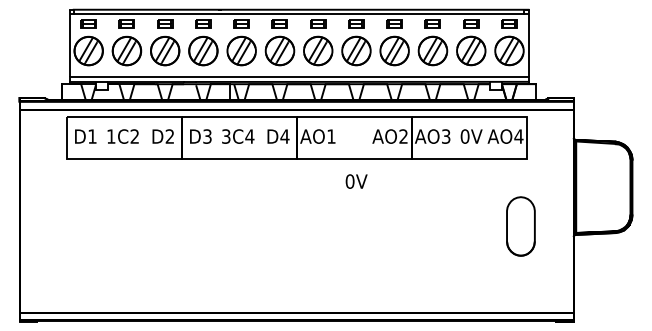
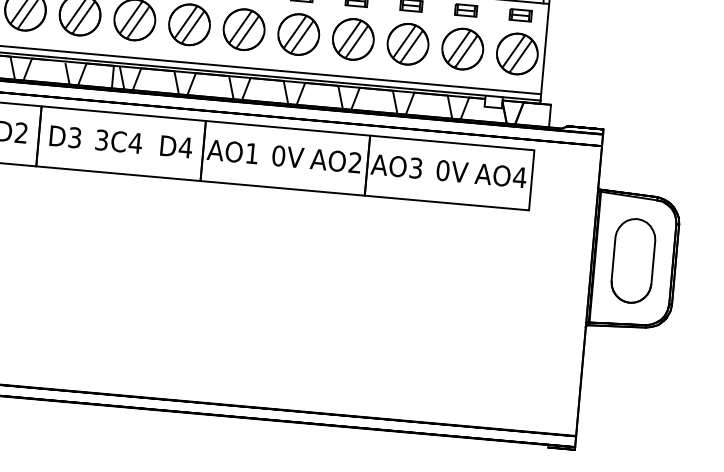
text: (356, 181) -> (287, 156), moved
part: (520, 226) -> (632, 260), moved

